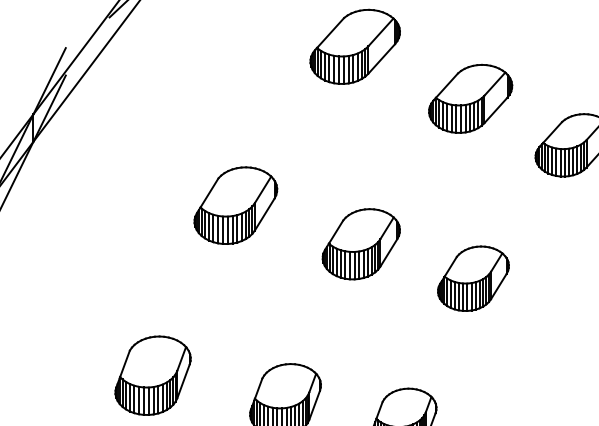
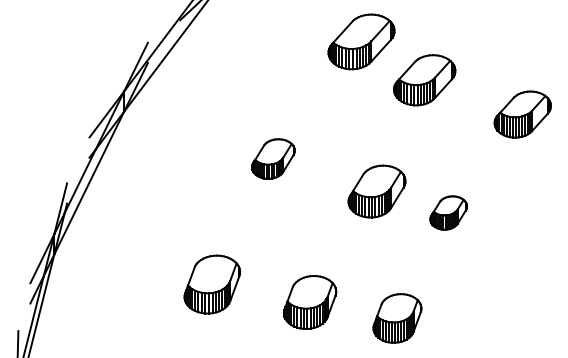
part: (470, 99) -> (424, 80), moved
part: (235, 204) -> (273, 158), size x0.7
part: (360, 244) -> (376, 191), moved
part: (473, 278) -> (448, 212), size x0.7

